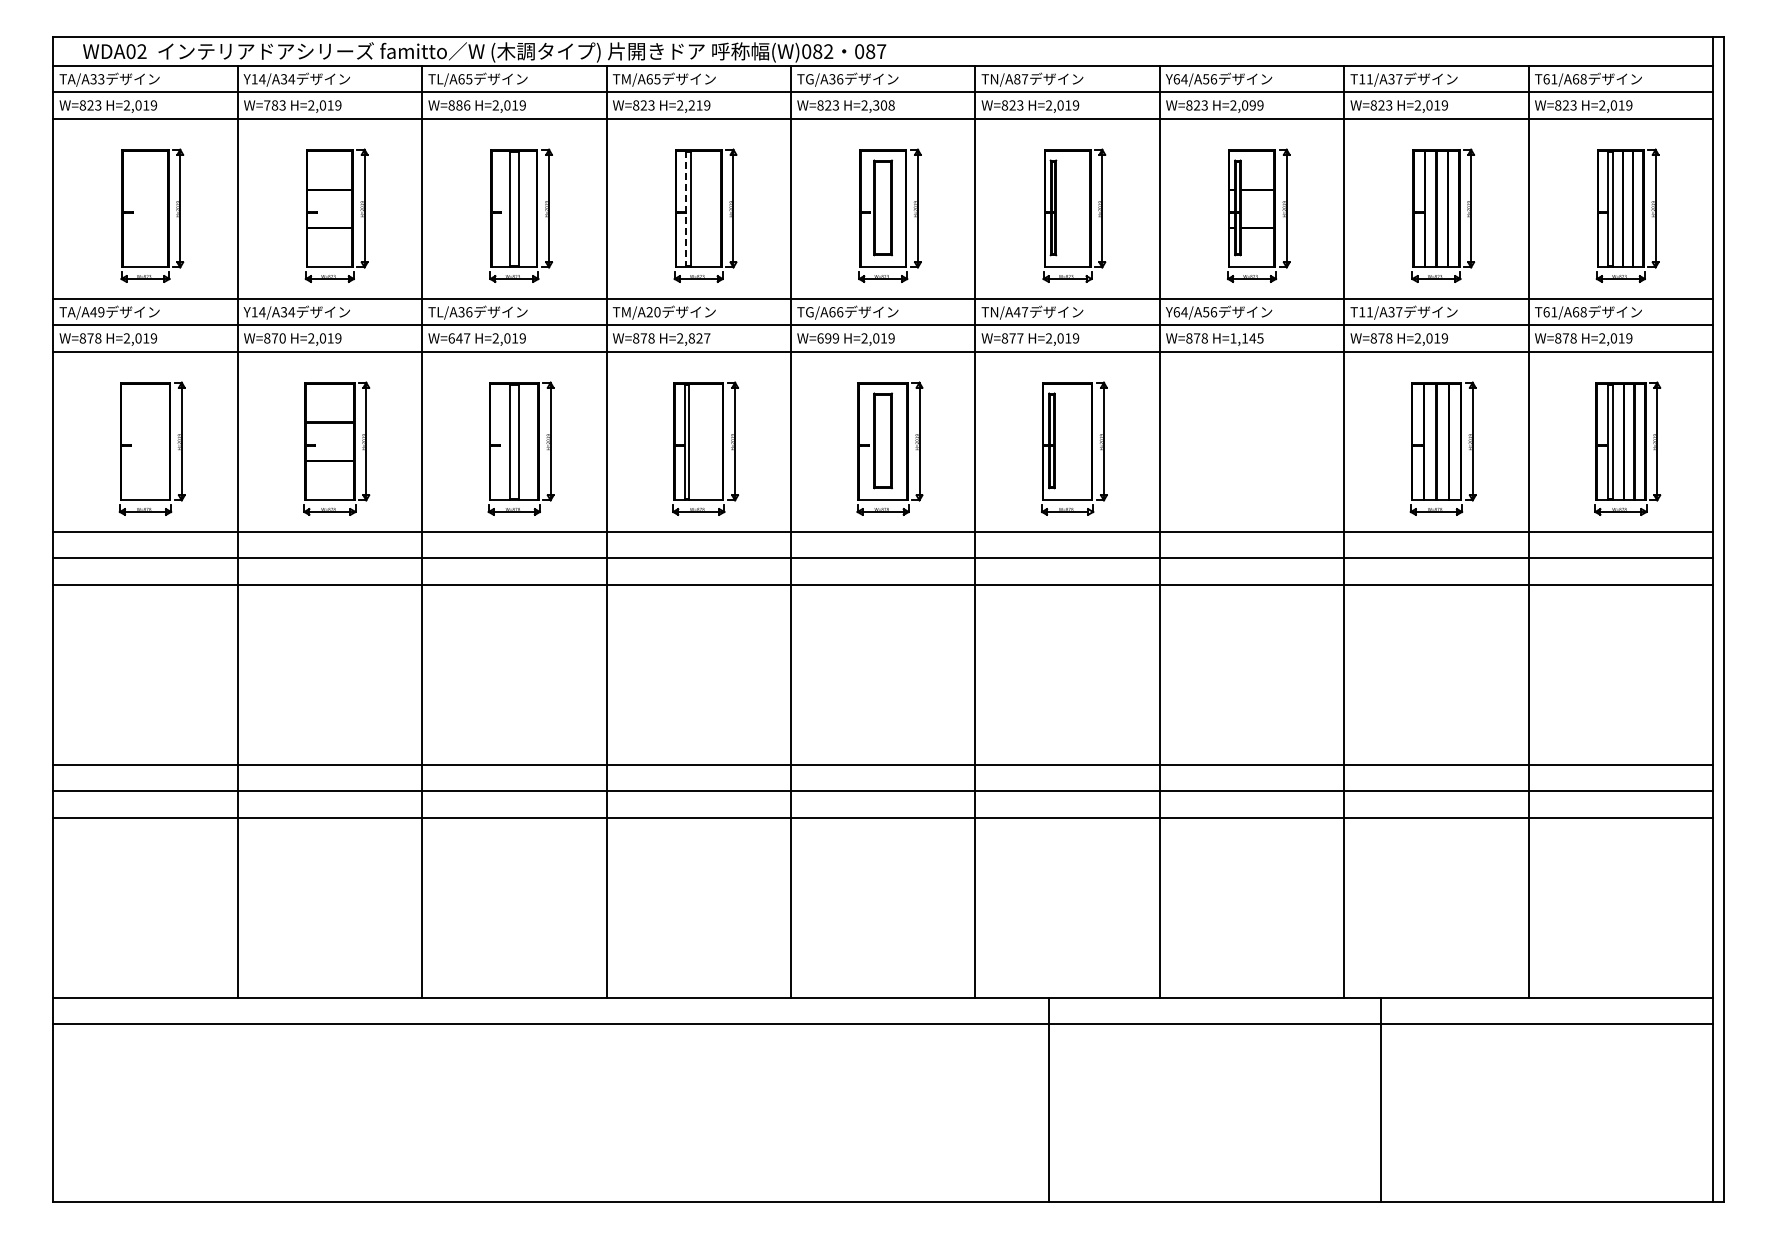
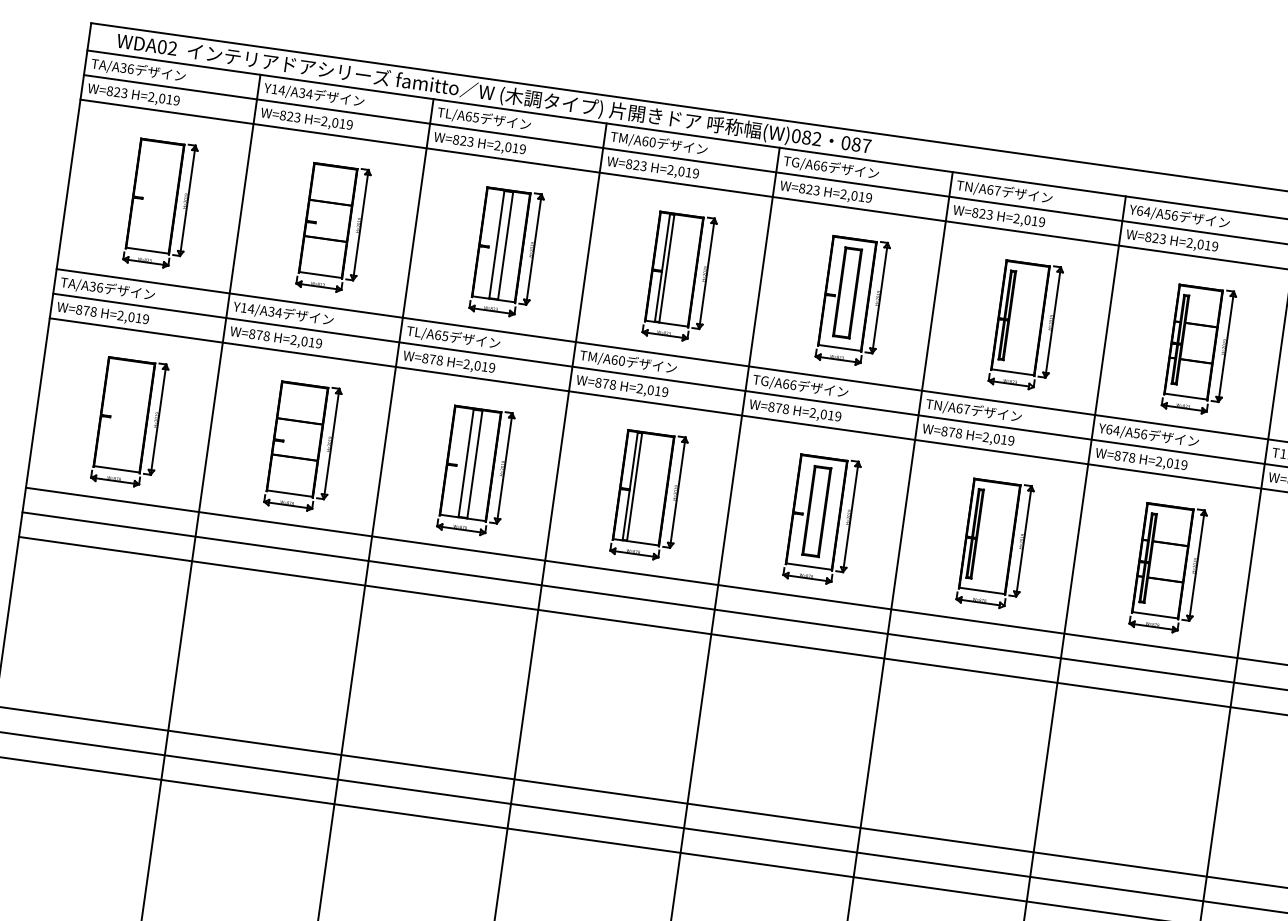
text: (101, 79) -> (130, 69), TA/A33 -> TA/A36
text: (657, 79) -> (652, 142), TM/A65 -> TM/A60
text: (832, 79) -> (816, 165), TG/A36 -> TG/A66
text: (1017, 79) -> (990, 190), TN/A87 -> TN/A67
text: (271, 105) -> (287, 116), W=783 -> W=823
text: (463, 105) -> (467, 141), W=886 -> W=823
text: (691, 105) -> (681, 171), H=2,219 -> H=2,019
text: (883, 105) -> (861, 196), H=2,308 -> H=2,019
text: (1252, 105) -> (1207, 245), H=2,099 -> H=2,019
line: (686, 208) -> (662, 267), dashed -> solid
text: (97, 312) -> (96, 287), TA/A49 -> TA/A36
text: (465, 312) -> (441, 335), TL/A36 -> TL/A65
text: (649, 312) -> (614, 360), TM/A20 -> TM/A60
text: (1016, 312) -> (958, 408), TN/A47 -> TN/A67
text: (282, 338) -> (266, 336), W=870 -> W=878
text: (459, 338) -> (432, 359), W=647 -> W=878
text: (699, 338) -> (657, 391), H=2,827 -> H=2,019
text: (828, 338) -> (779, 408), W=699 -> W=878
text: (1020, 338) -> (959, 433), W=877 -> W=878
text: (1246, 338) -> (1171, 463), H=1,145 -> H=2,019
part: (1258, 448) -> (1168, 568), added

